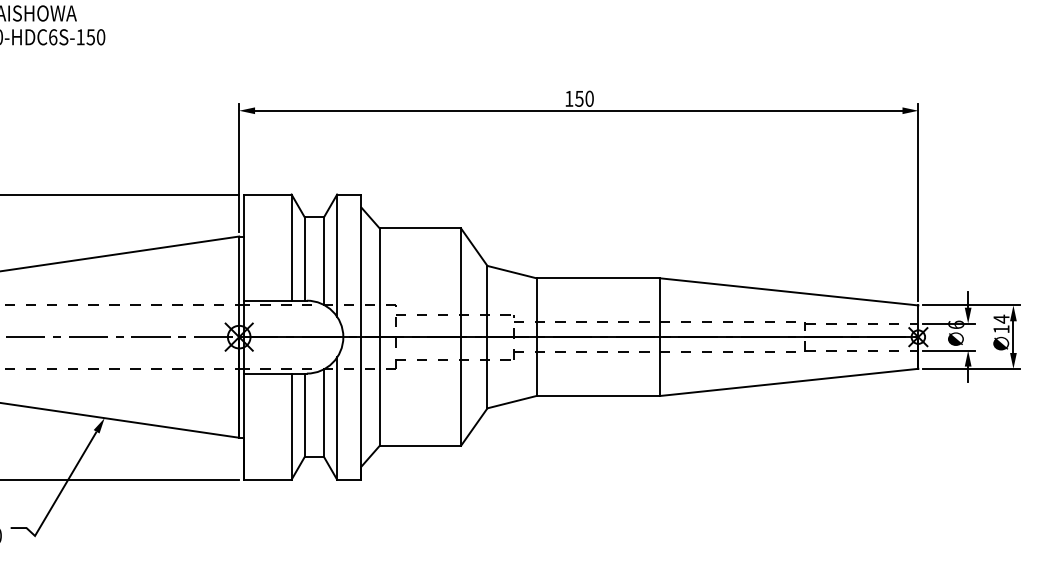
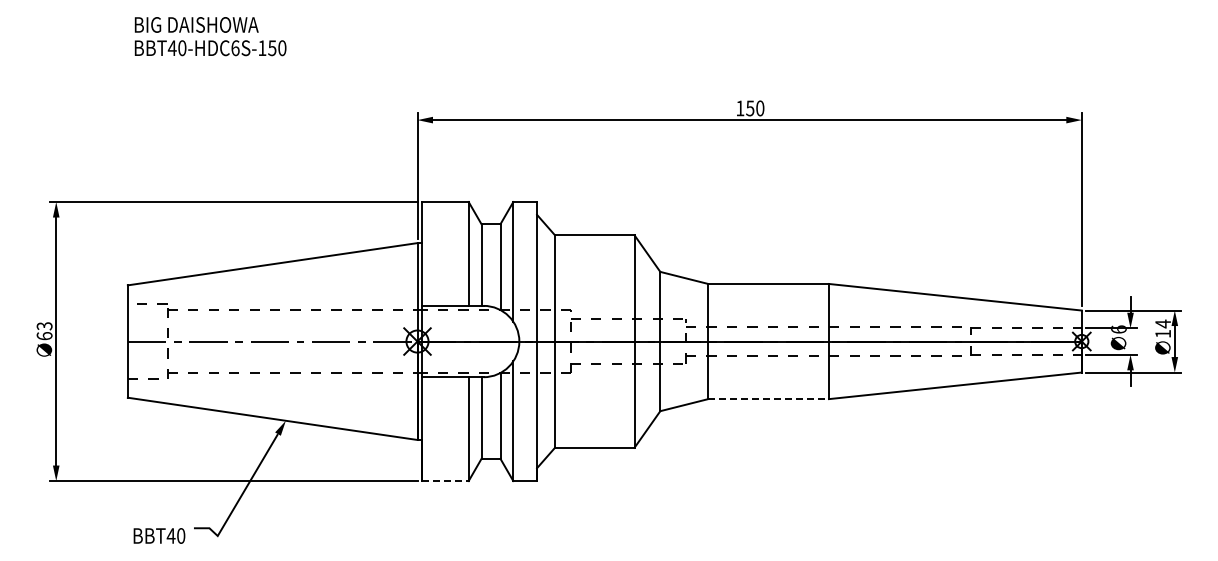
line: (599, 396) -> (769, 399), solid -> dashed
line: (267, 480) -> (445, 481), solid -> dashed

